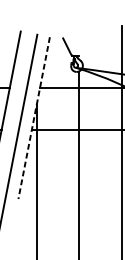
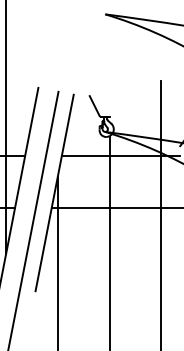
line: (34, 118) -> (54, 193), dashed -> solid

